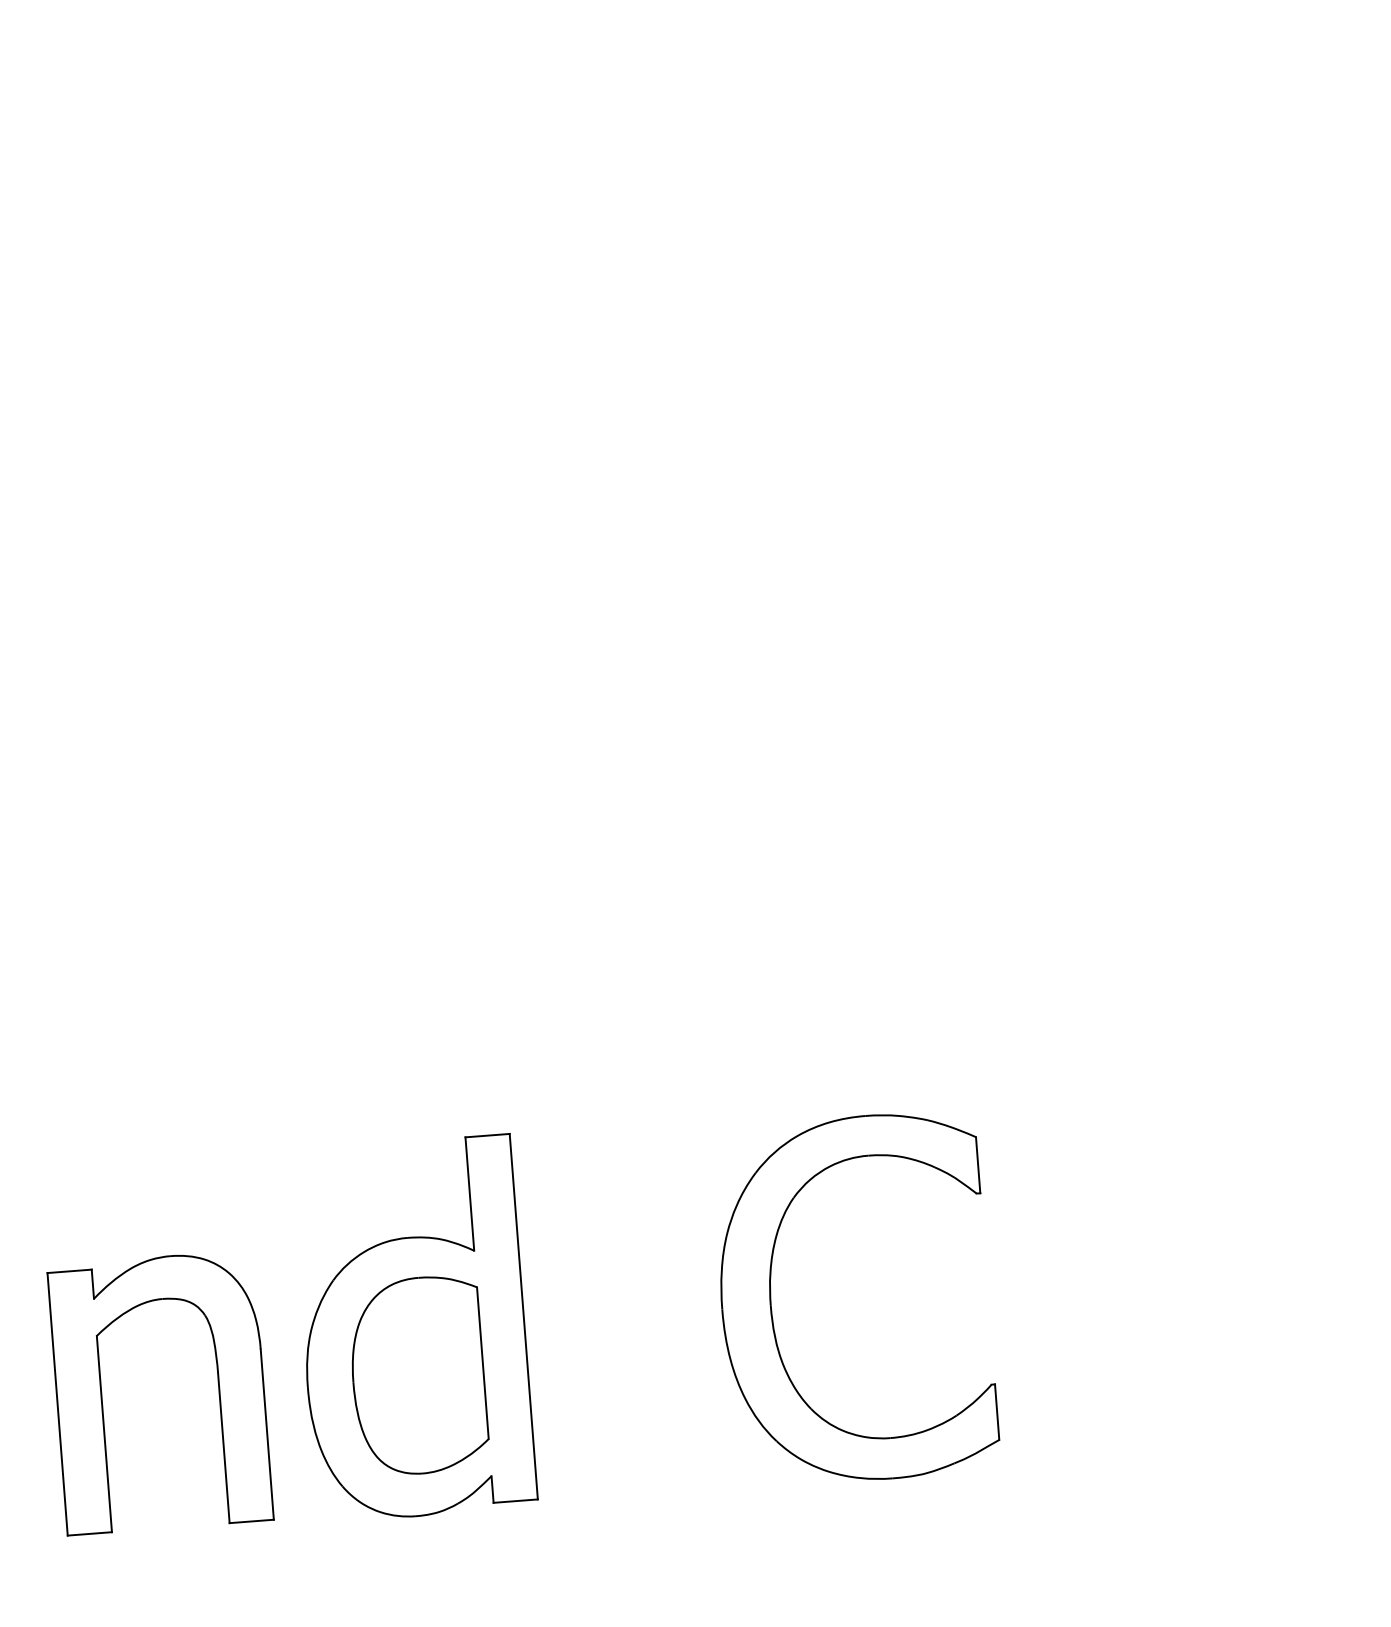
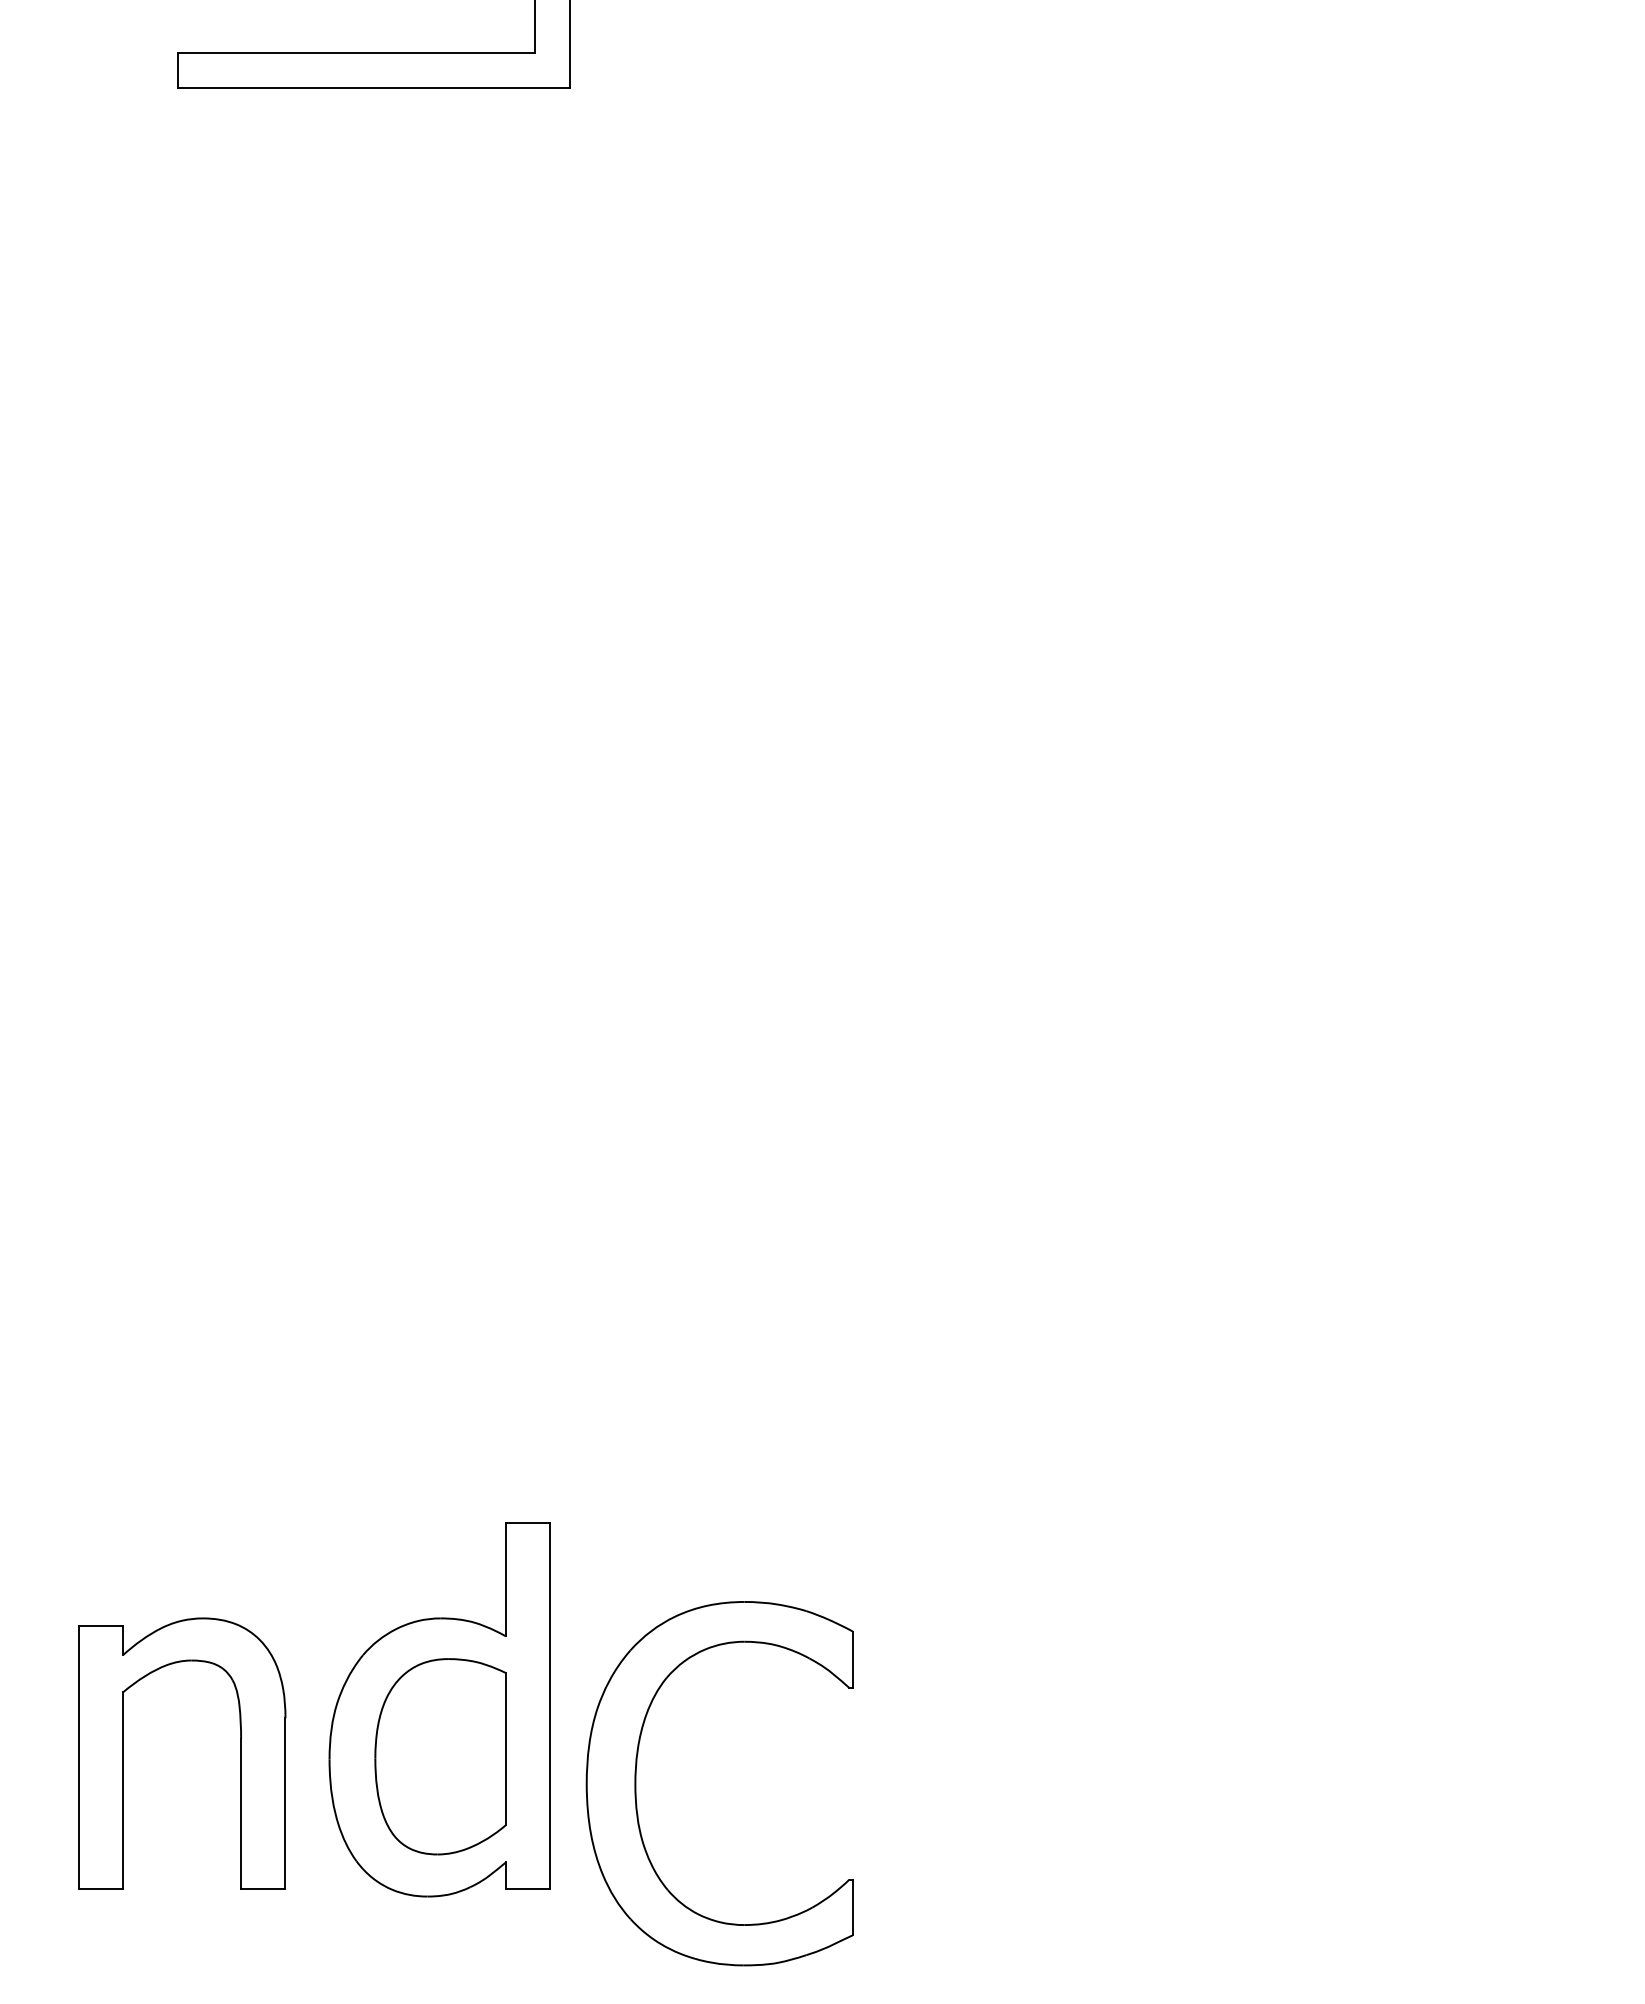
part: (771, 1305) -> (636, 1783), moved

